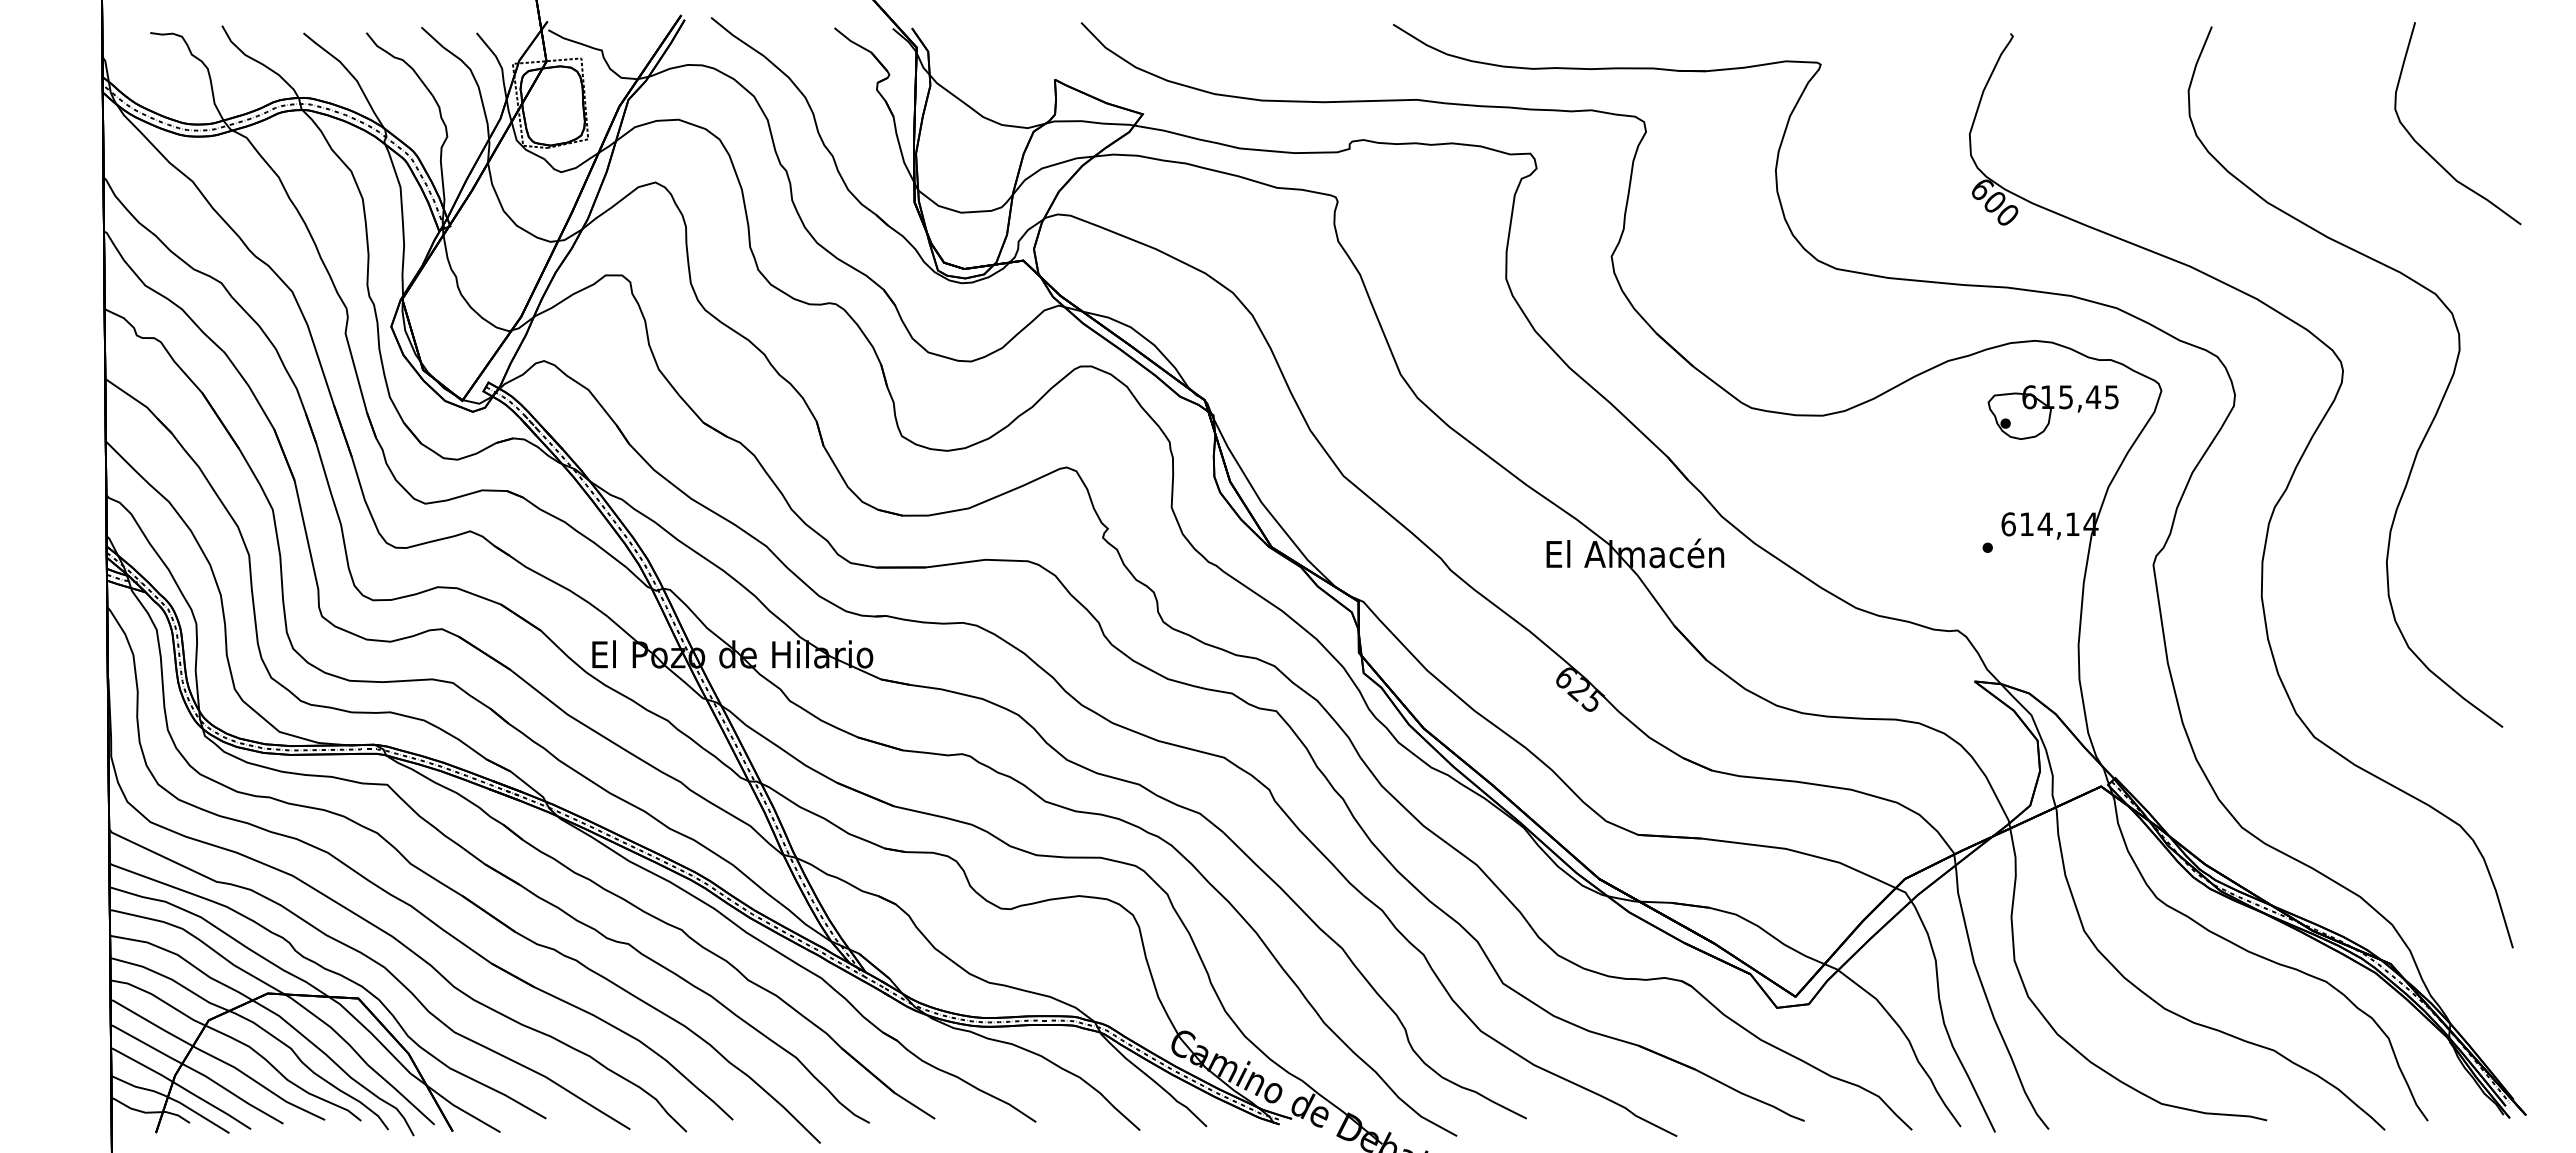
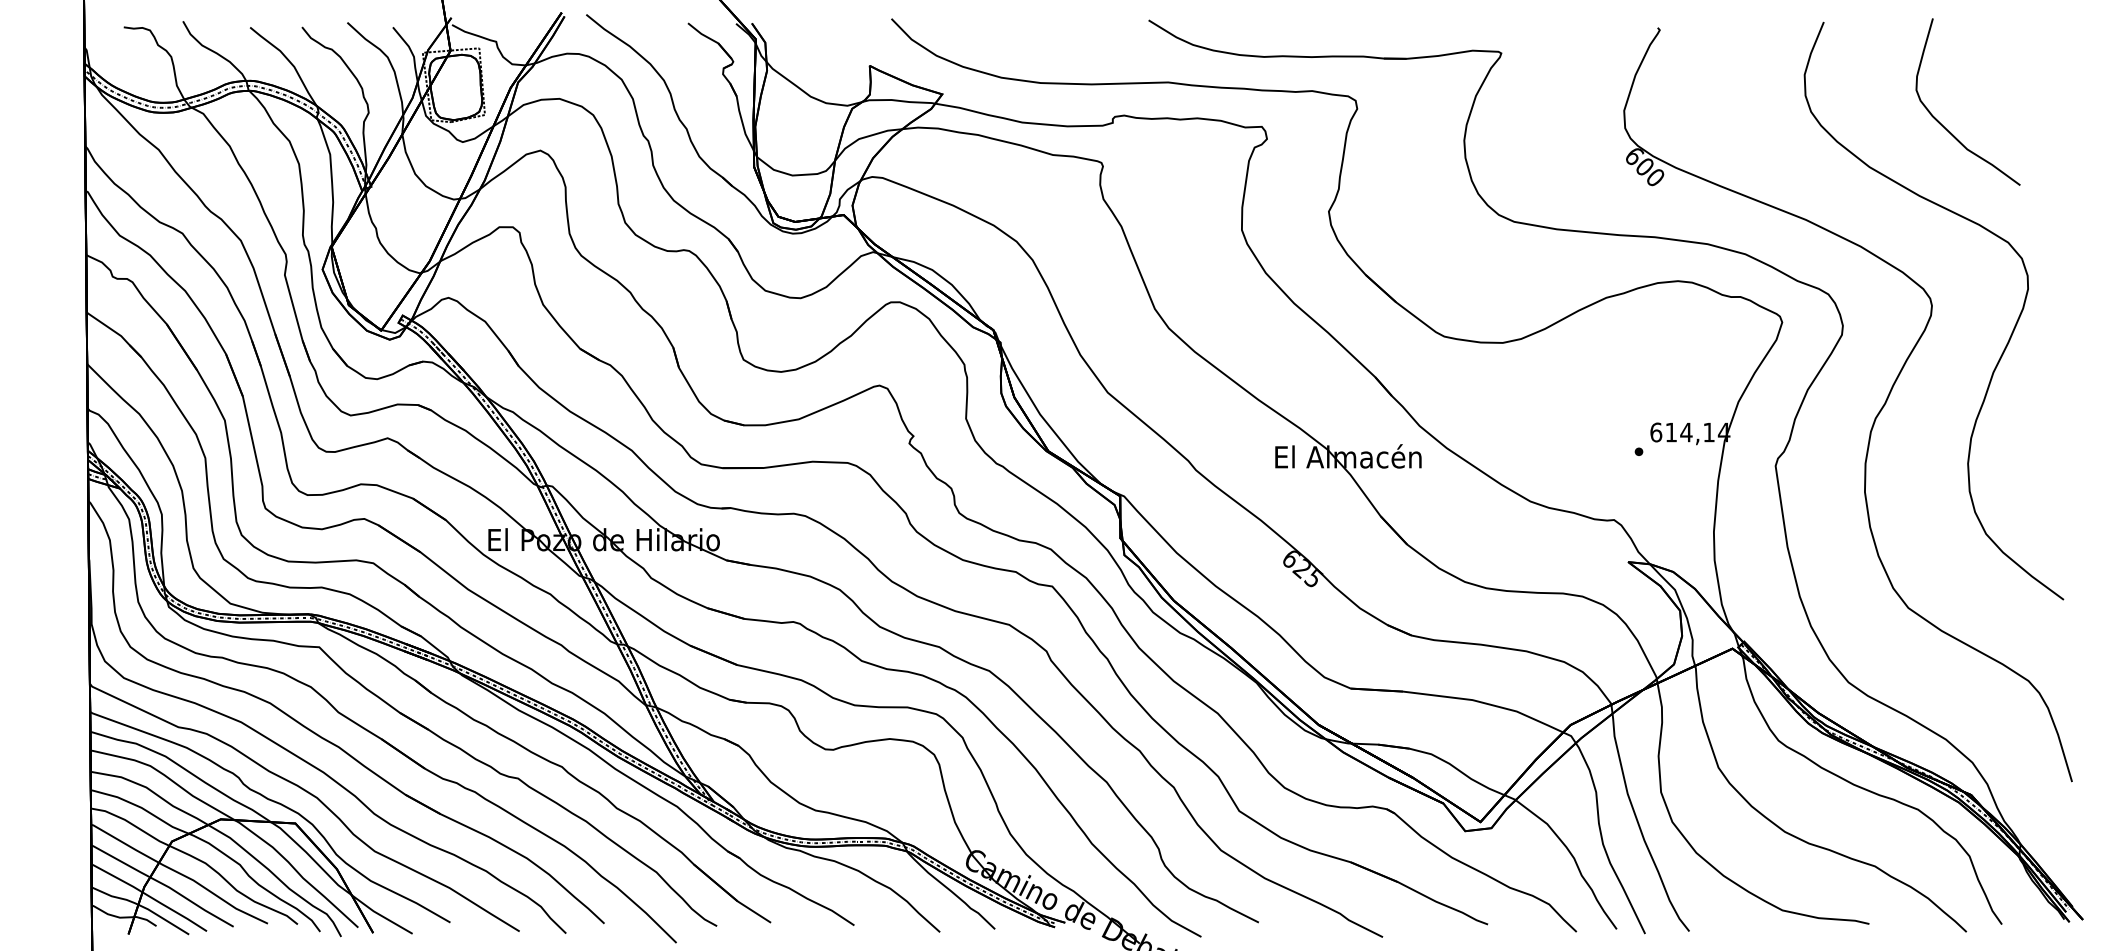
curve: (2428, 152) -> (1943, 125), moved
part: (2052, 412) -> (1692, 340), removed

